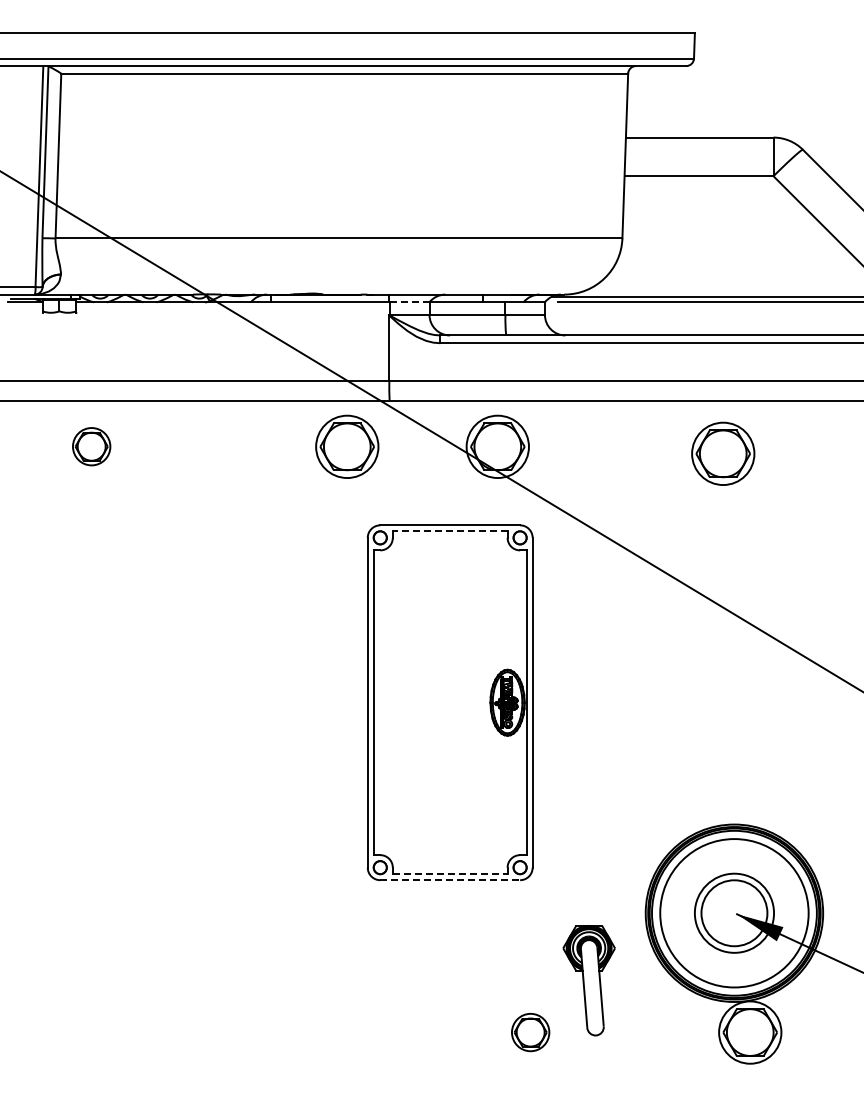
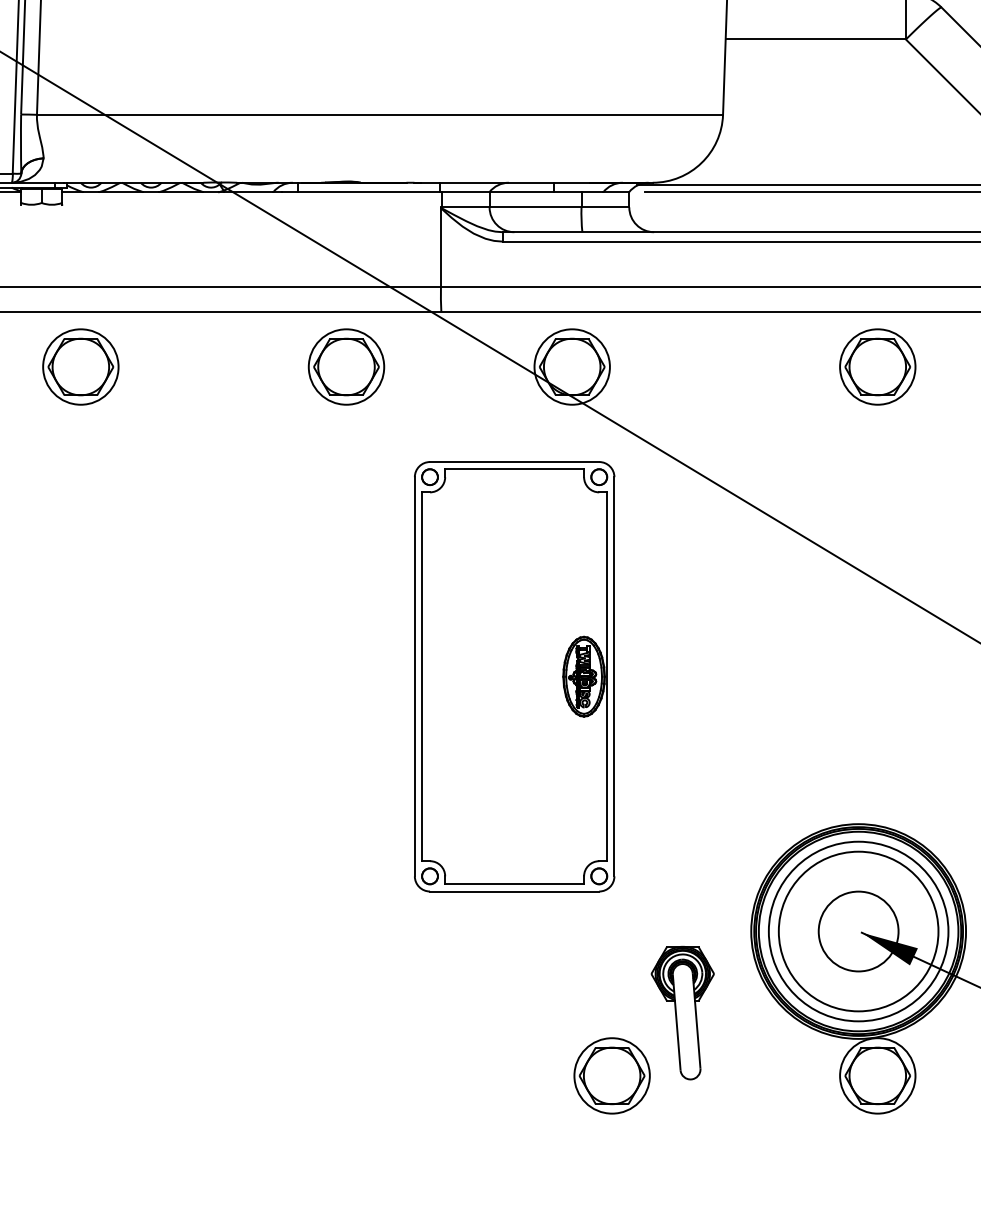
line: (409, 302) -> (465, 192), dashed -> solid
part: (91, 446) -> (80, 366), size x1.67
part: (347, 446) -> (346, 366), moved
part: (723, 453) -> (878, 366), moved
line: (449, 531) -> (513, 469), dashed -> solid
line: (450, 874) -> (514, 884), dashed -> solid
line: (450, 880) -> (514, 891), dashed -> solid
circle: (734, 913) -> (858, 931), size x1.67
part: (530, 1032) -> (611, 1075), size x1.67

